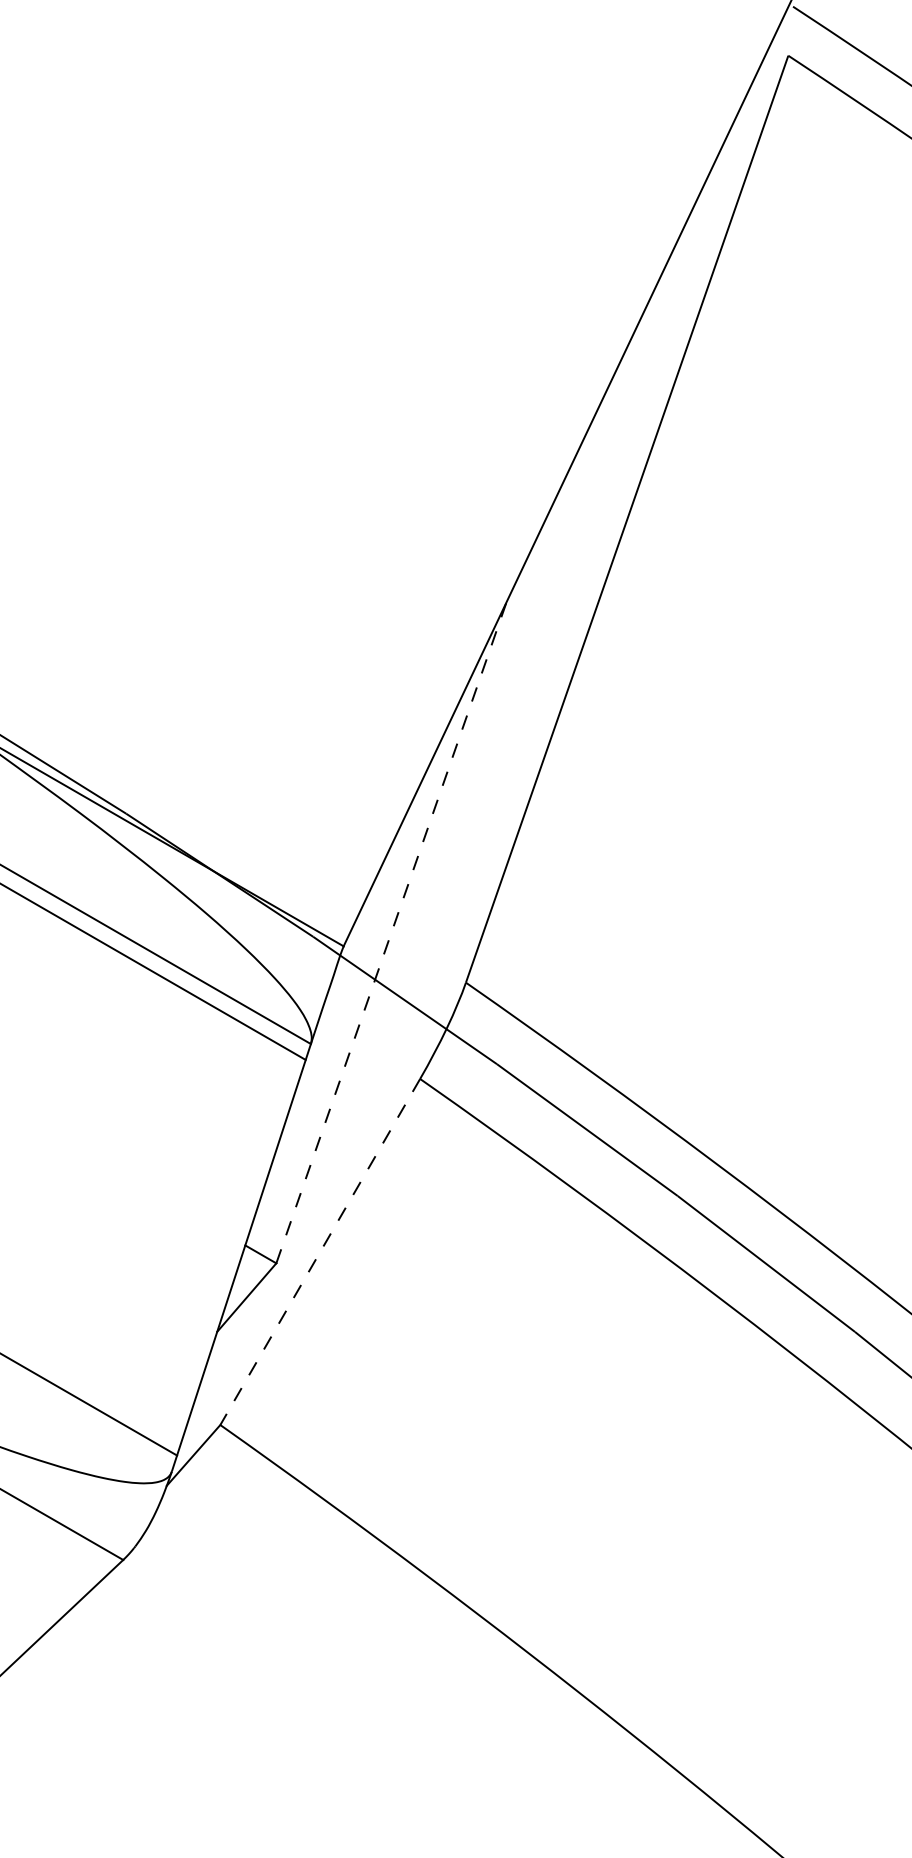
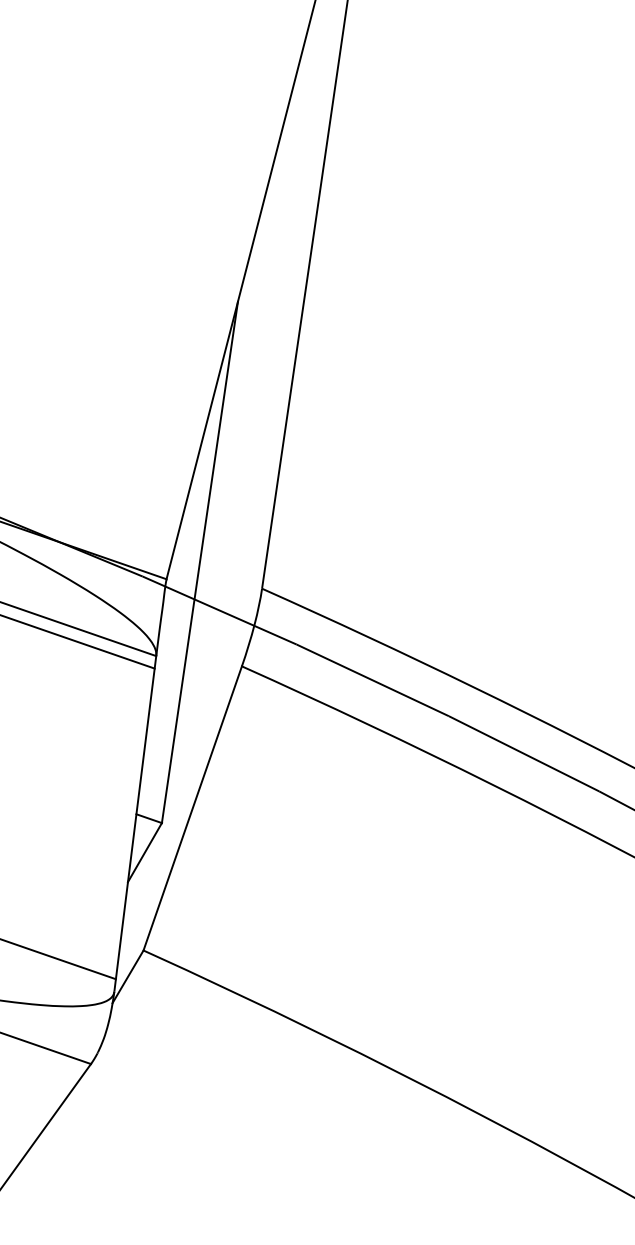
line: (391, 932) -> (199, 562), dashed -> solid
line: (320, 1252) -> (192, 808), dashed -> solid

